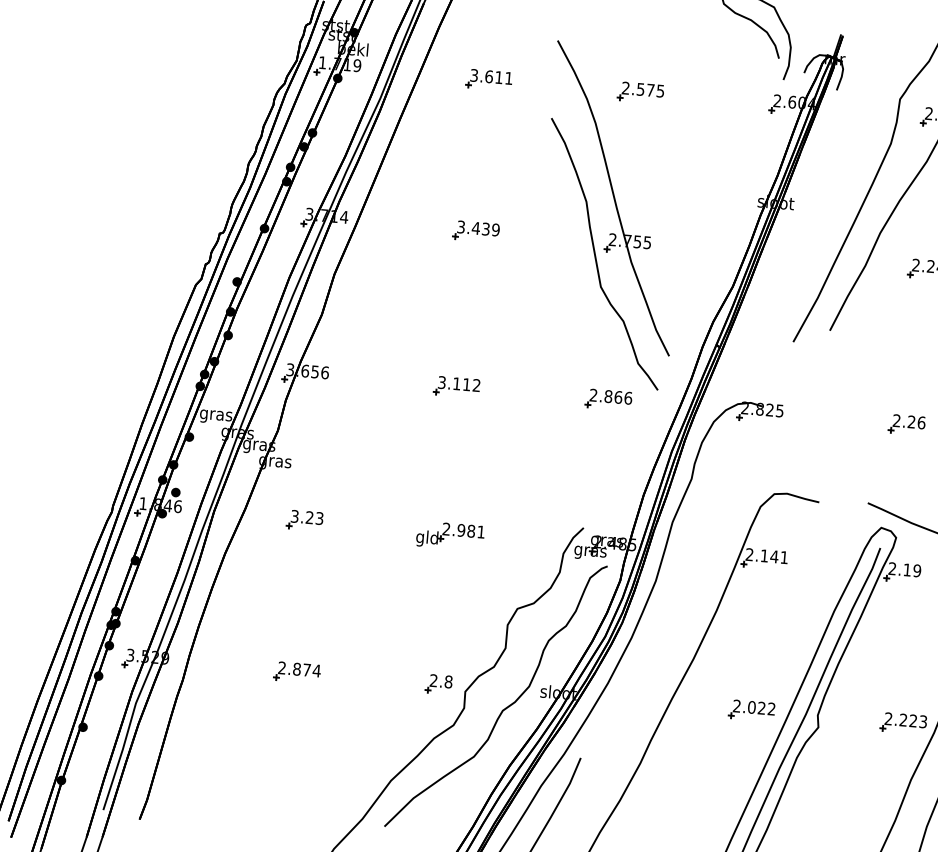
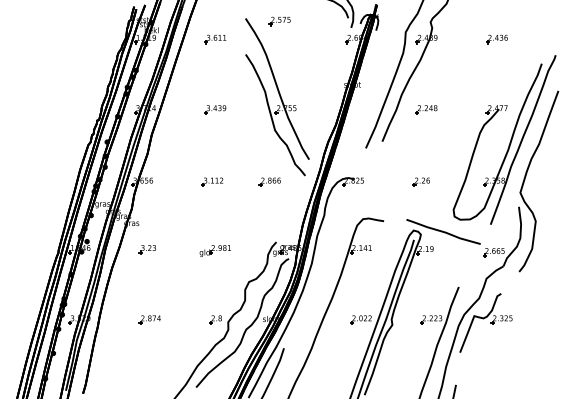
part: (639, 93) -> (279, 21), moved
part: (607, 398) -> (269, 181), moved

